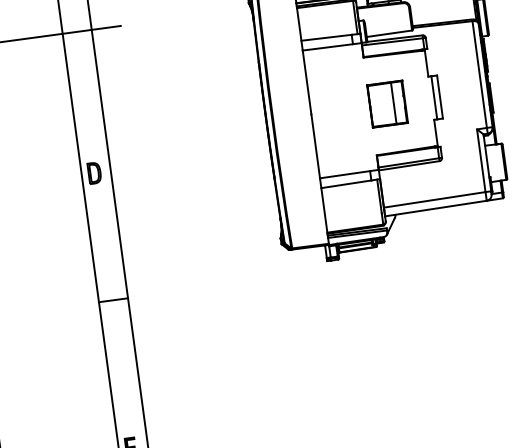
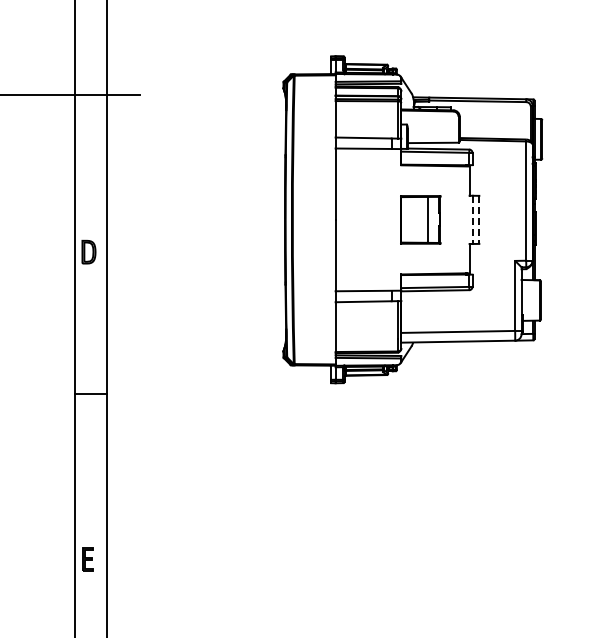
line: (440, 97) -> (479, 220), solid -> dashed
line: (433, 98) -> (472, 220), solid -> dashed

